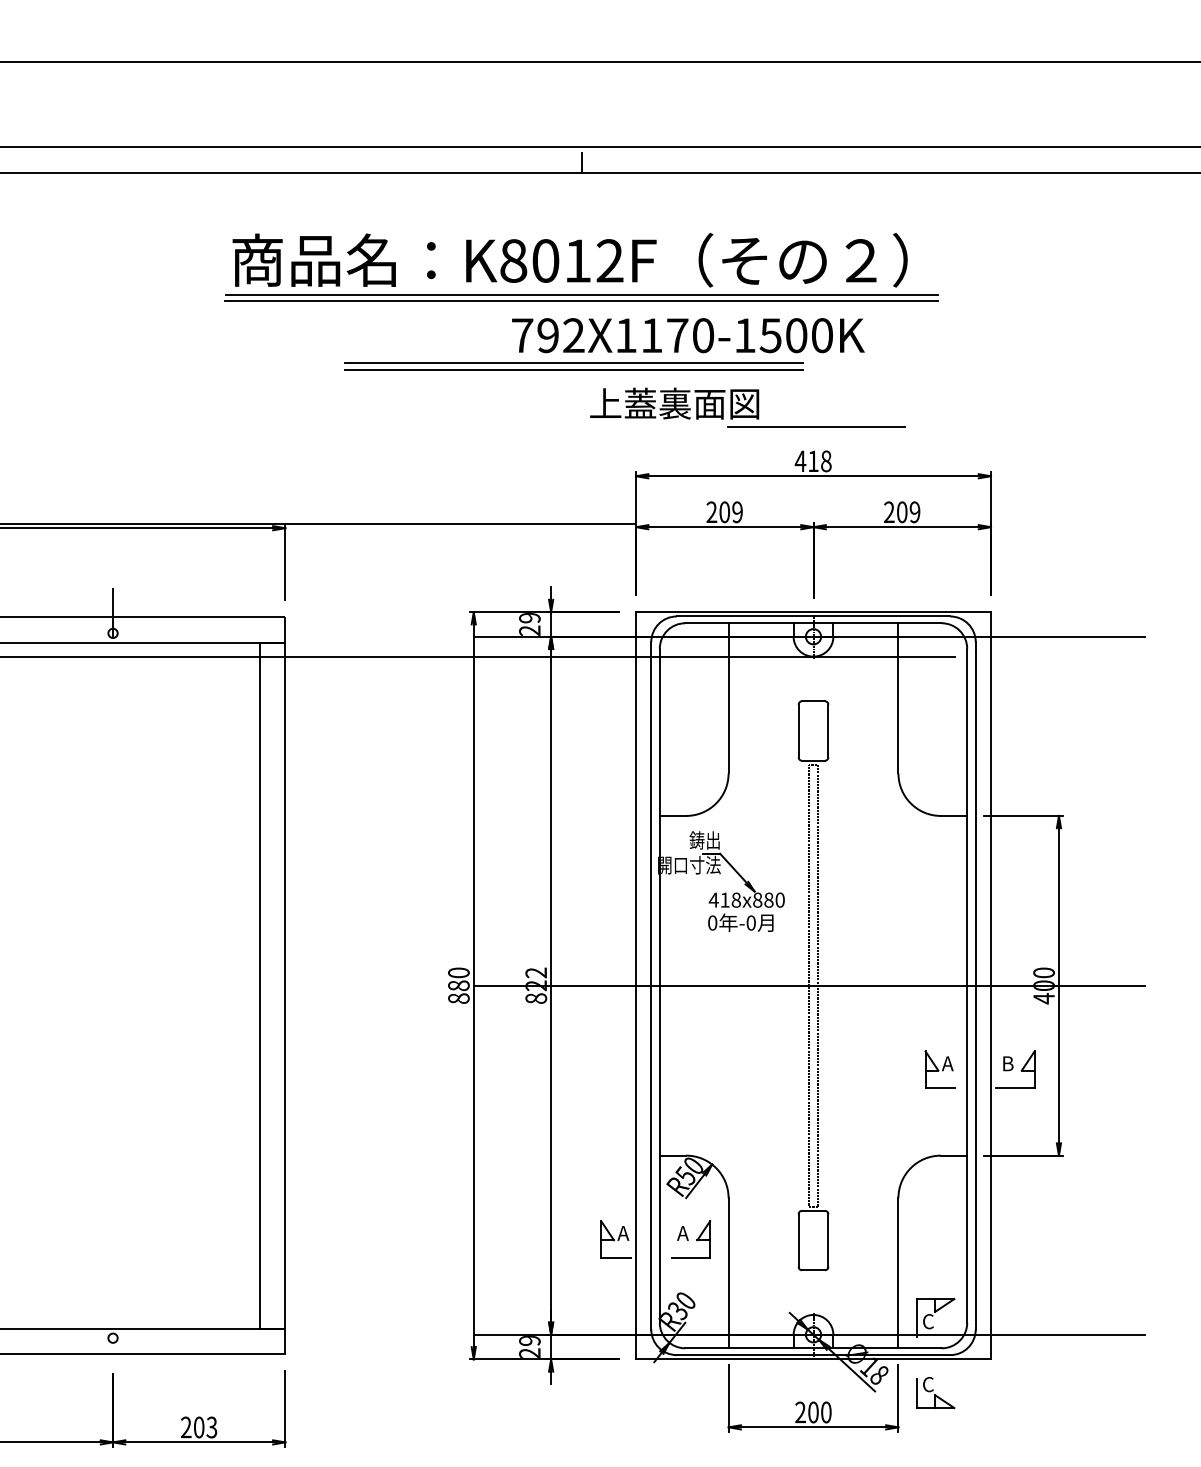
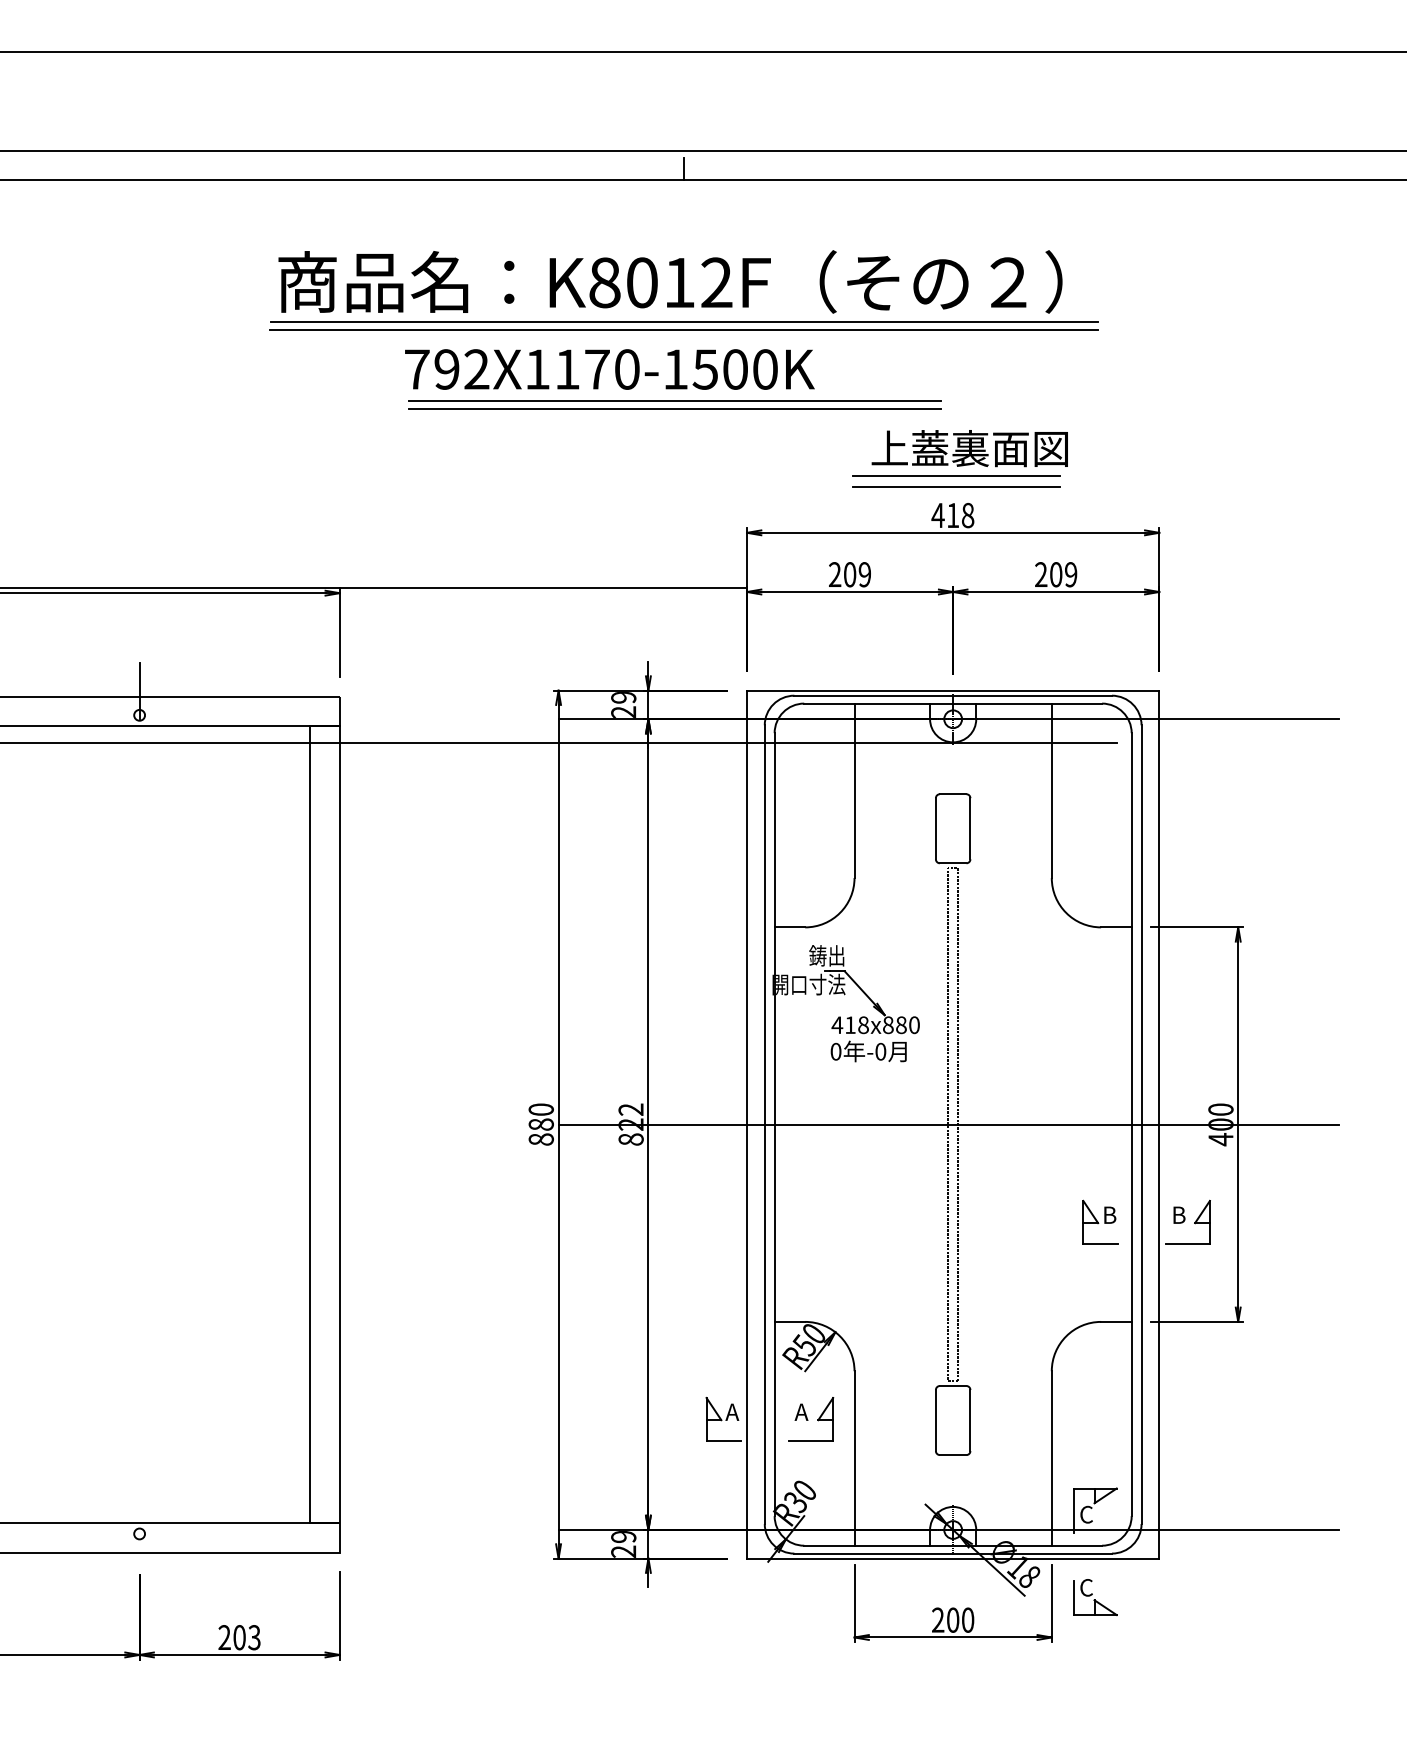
text: (688, 335) -> (609, 369), moved
text: (674, 403) -> (969, 448), moved
line: (815, 437) -> (955, 487), added
text: (948, 1063) -> (1109, 1214), A -> B

